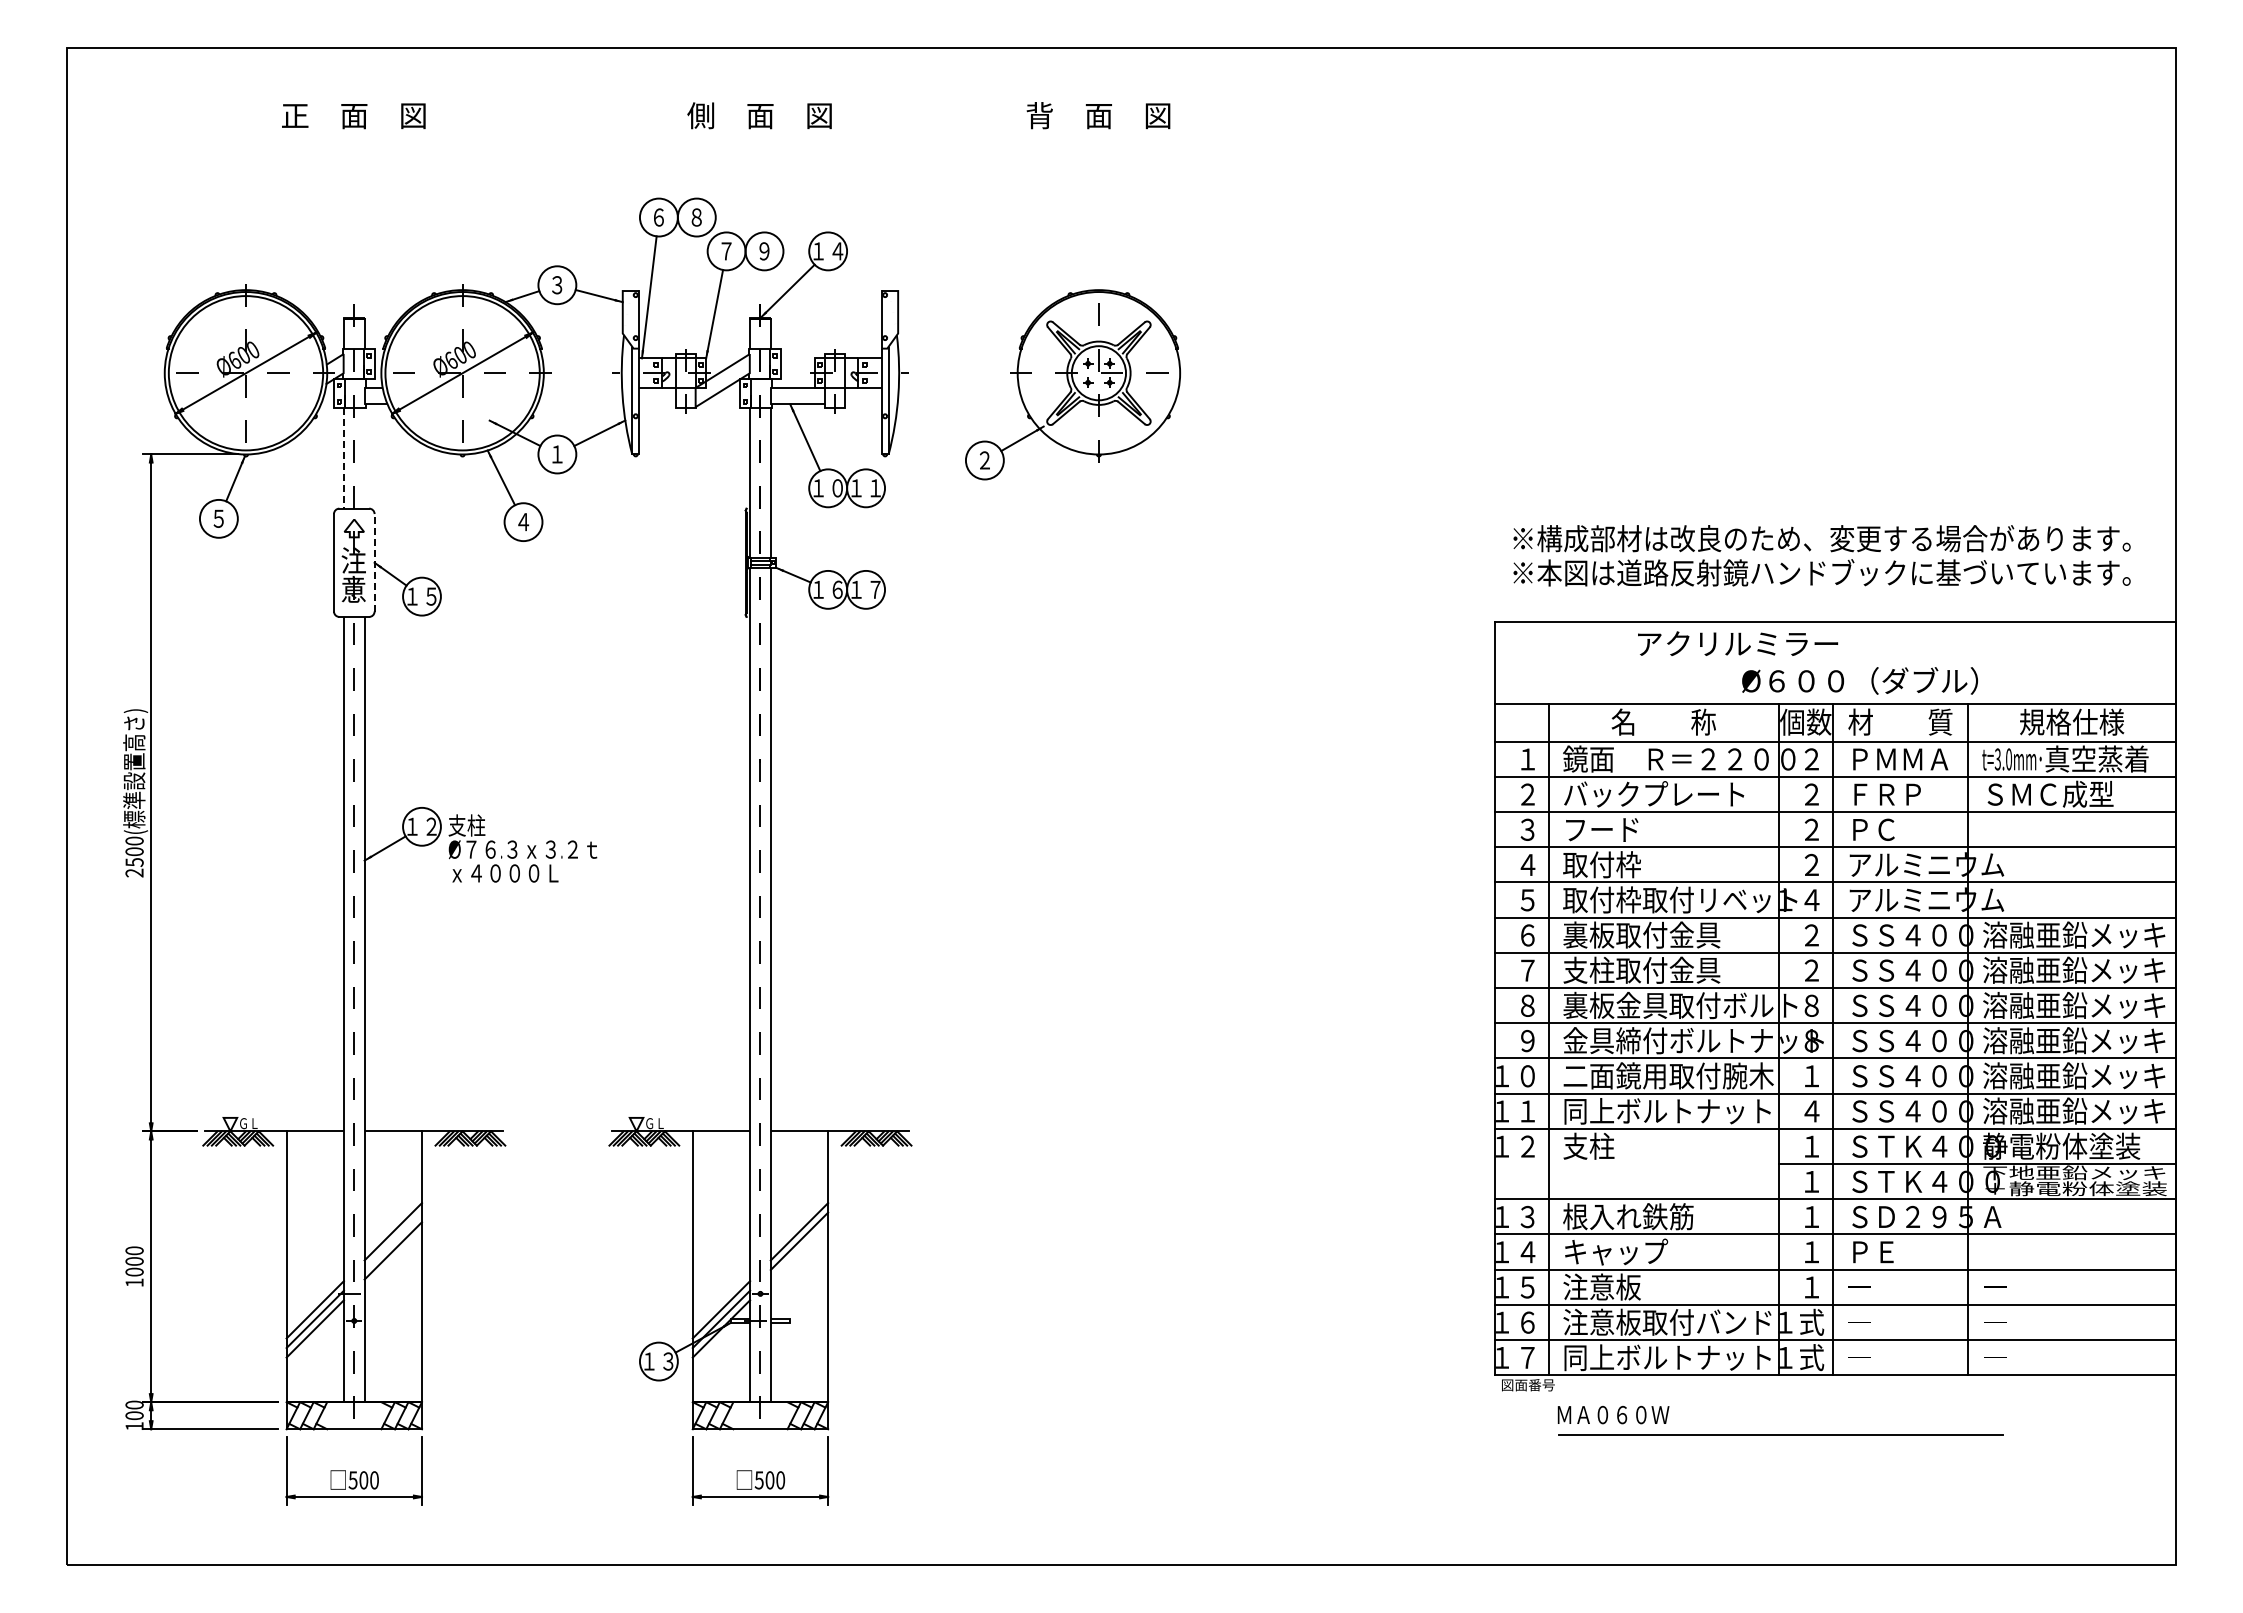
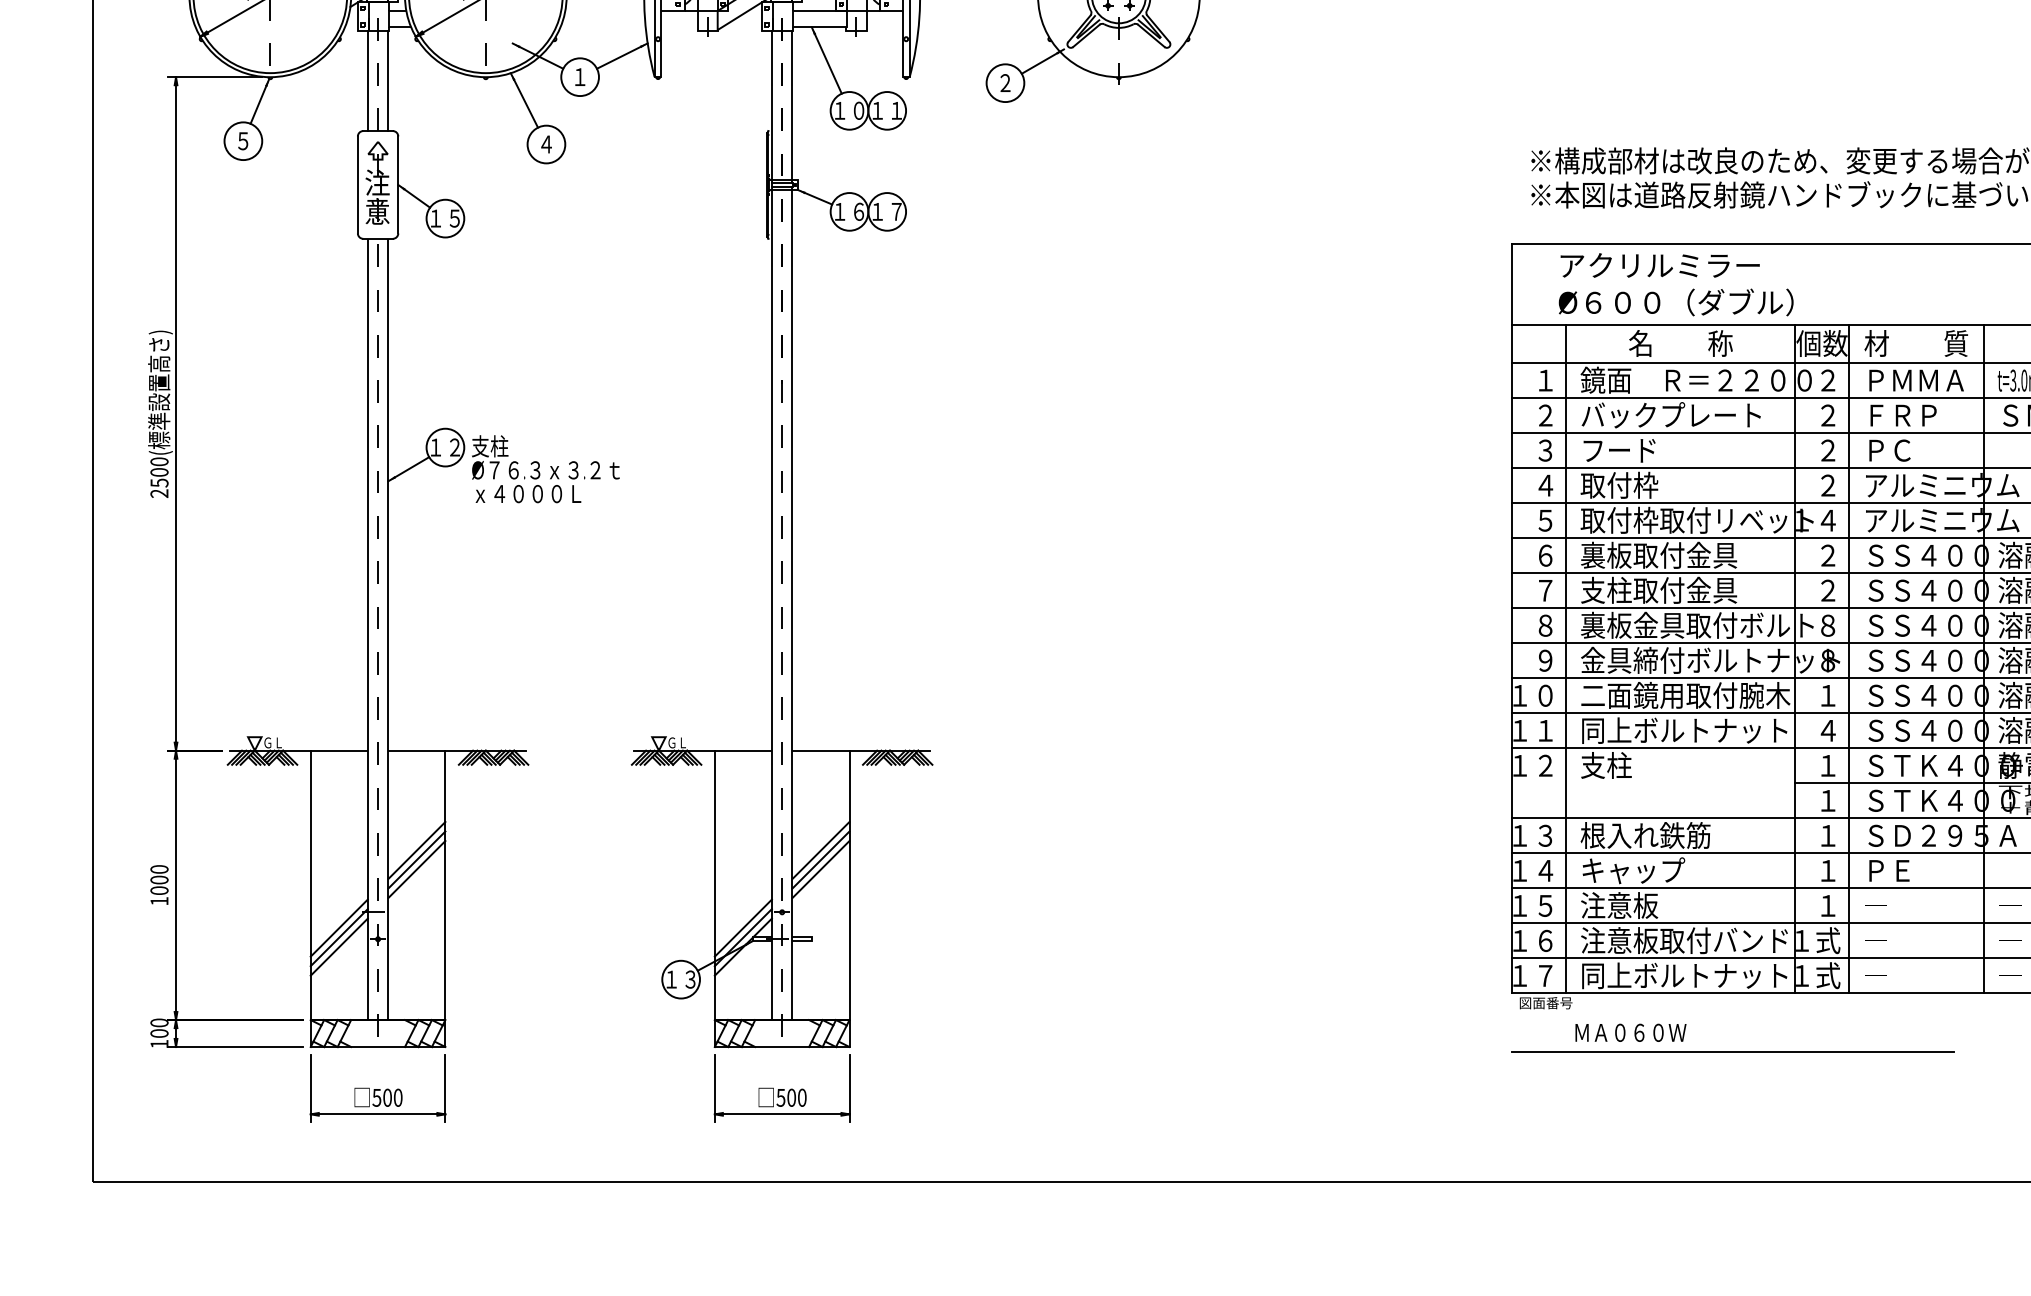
line: (364, 458) -> (388, 81), added
line: (343, 459) -> (367, 82), dashed -> solid
line: (374, 562) -> (398, 184), dashed -> solid
text: (1738, 643) -> (1660, 265), moved
text: (1859, 680) -> (1675, 302), moved
line: (393, 1241) -> (417, 860), added
line: (799, 1250) -> (821, 869), added
line: (1780, 1434) -> (1733, 1052), moved

